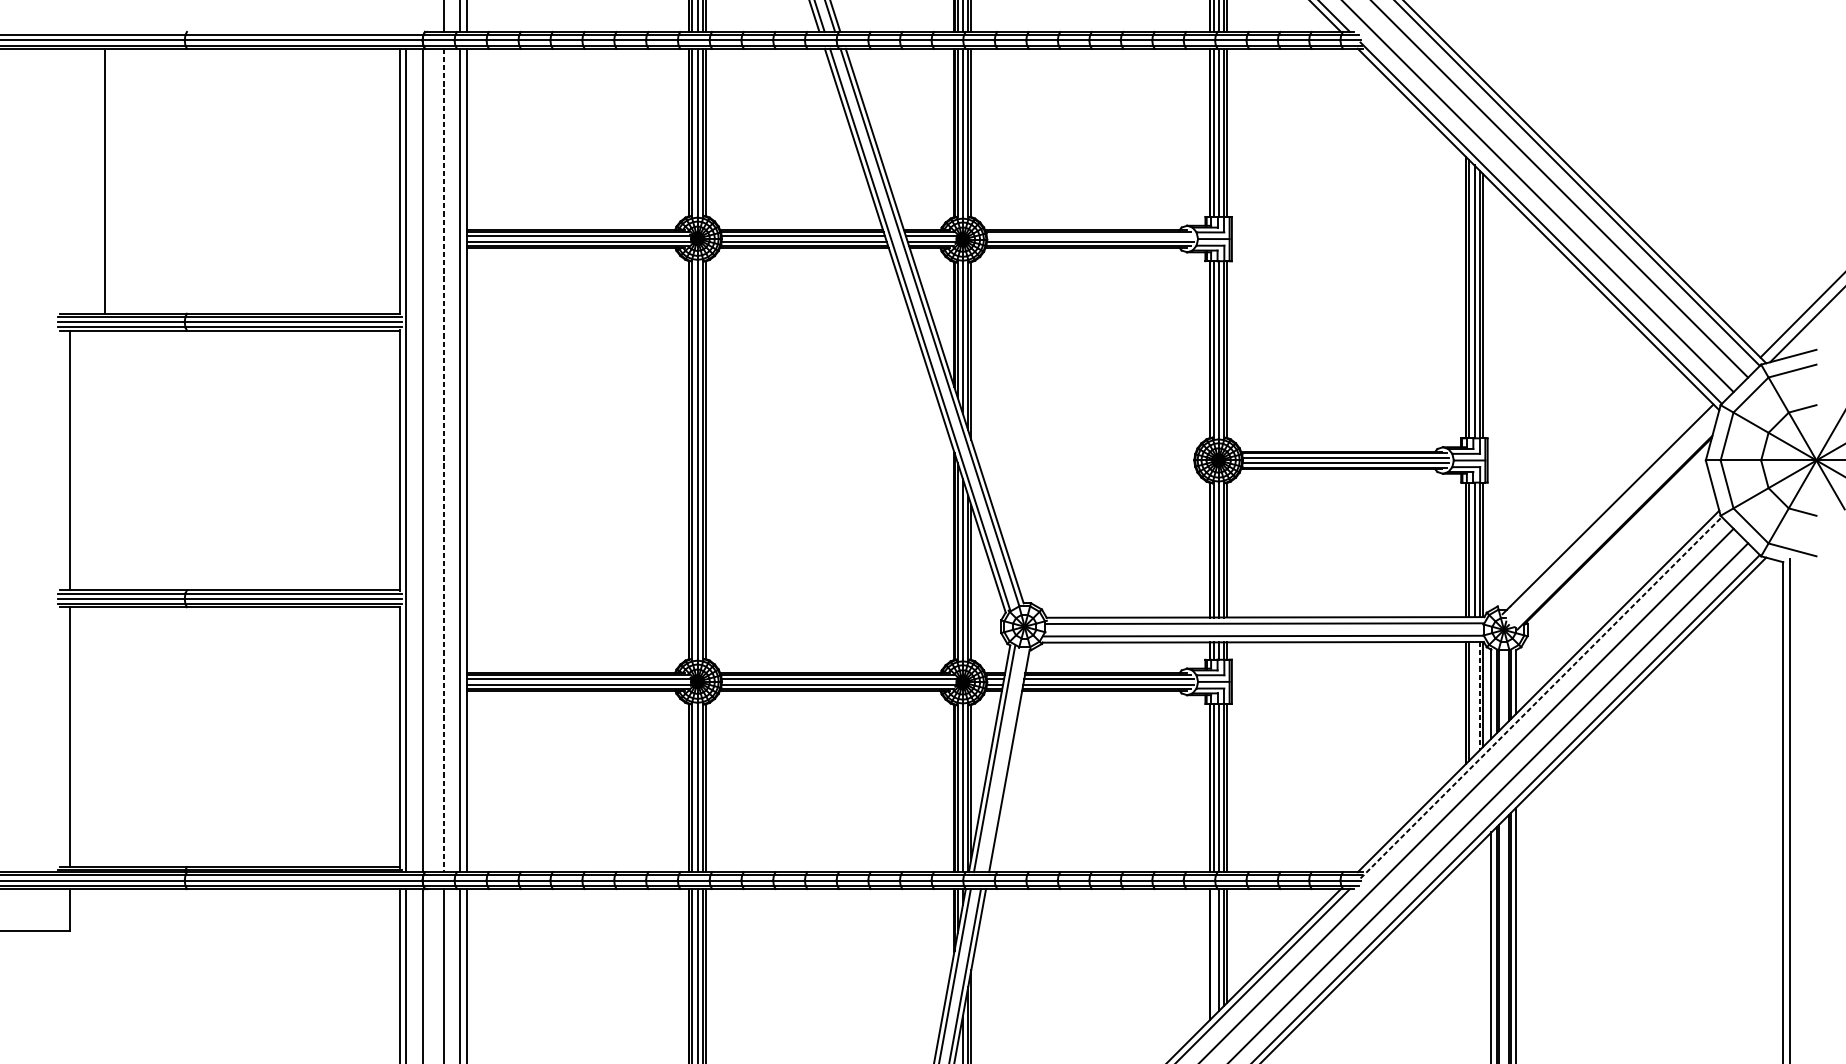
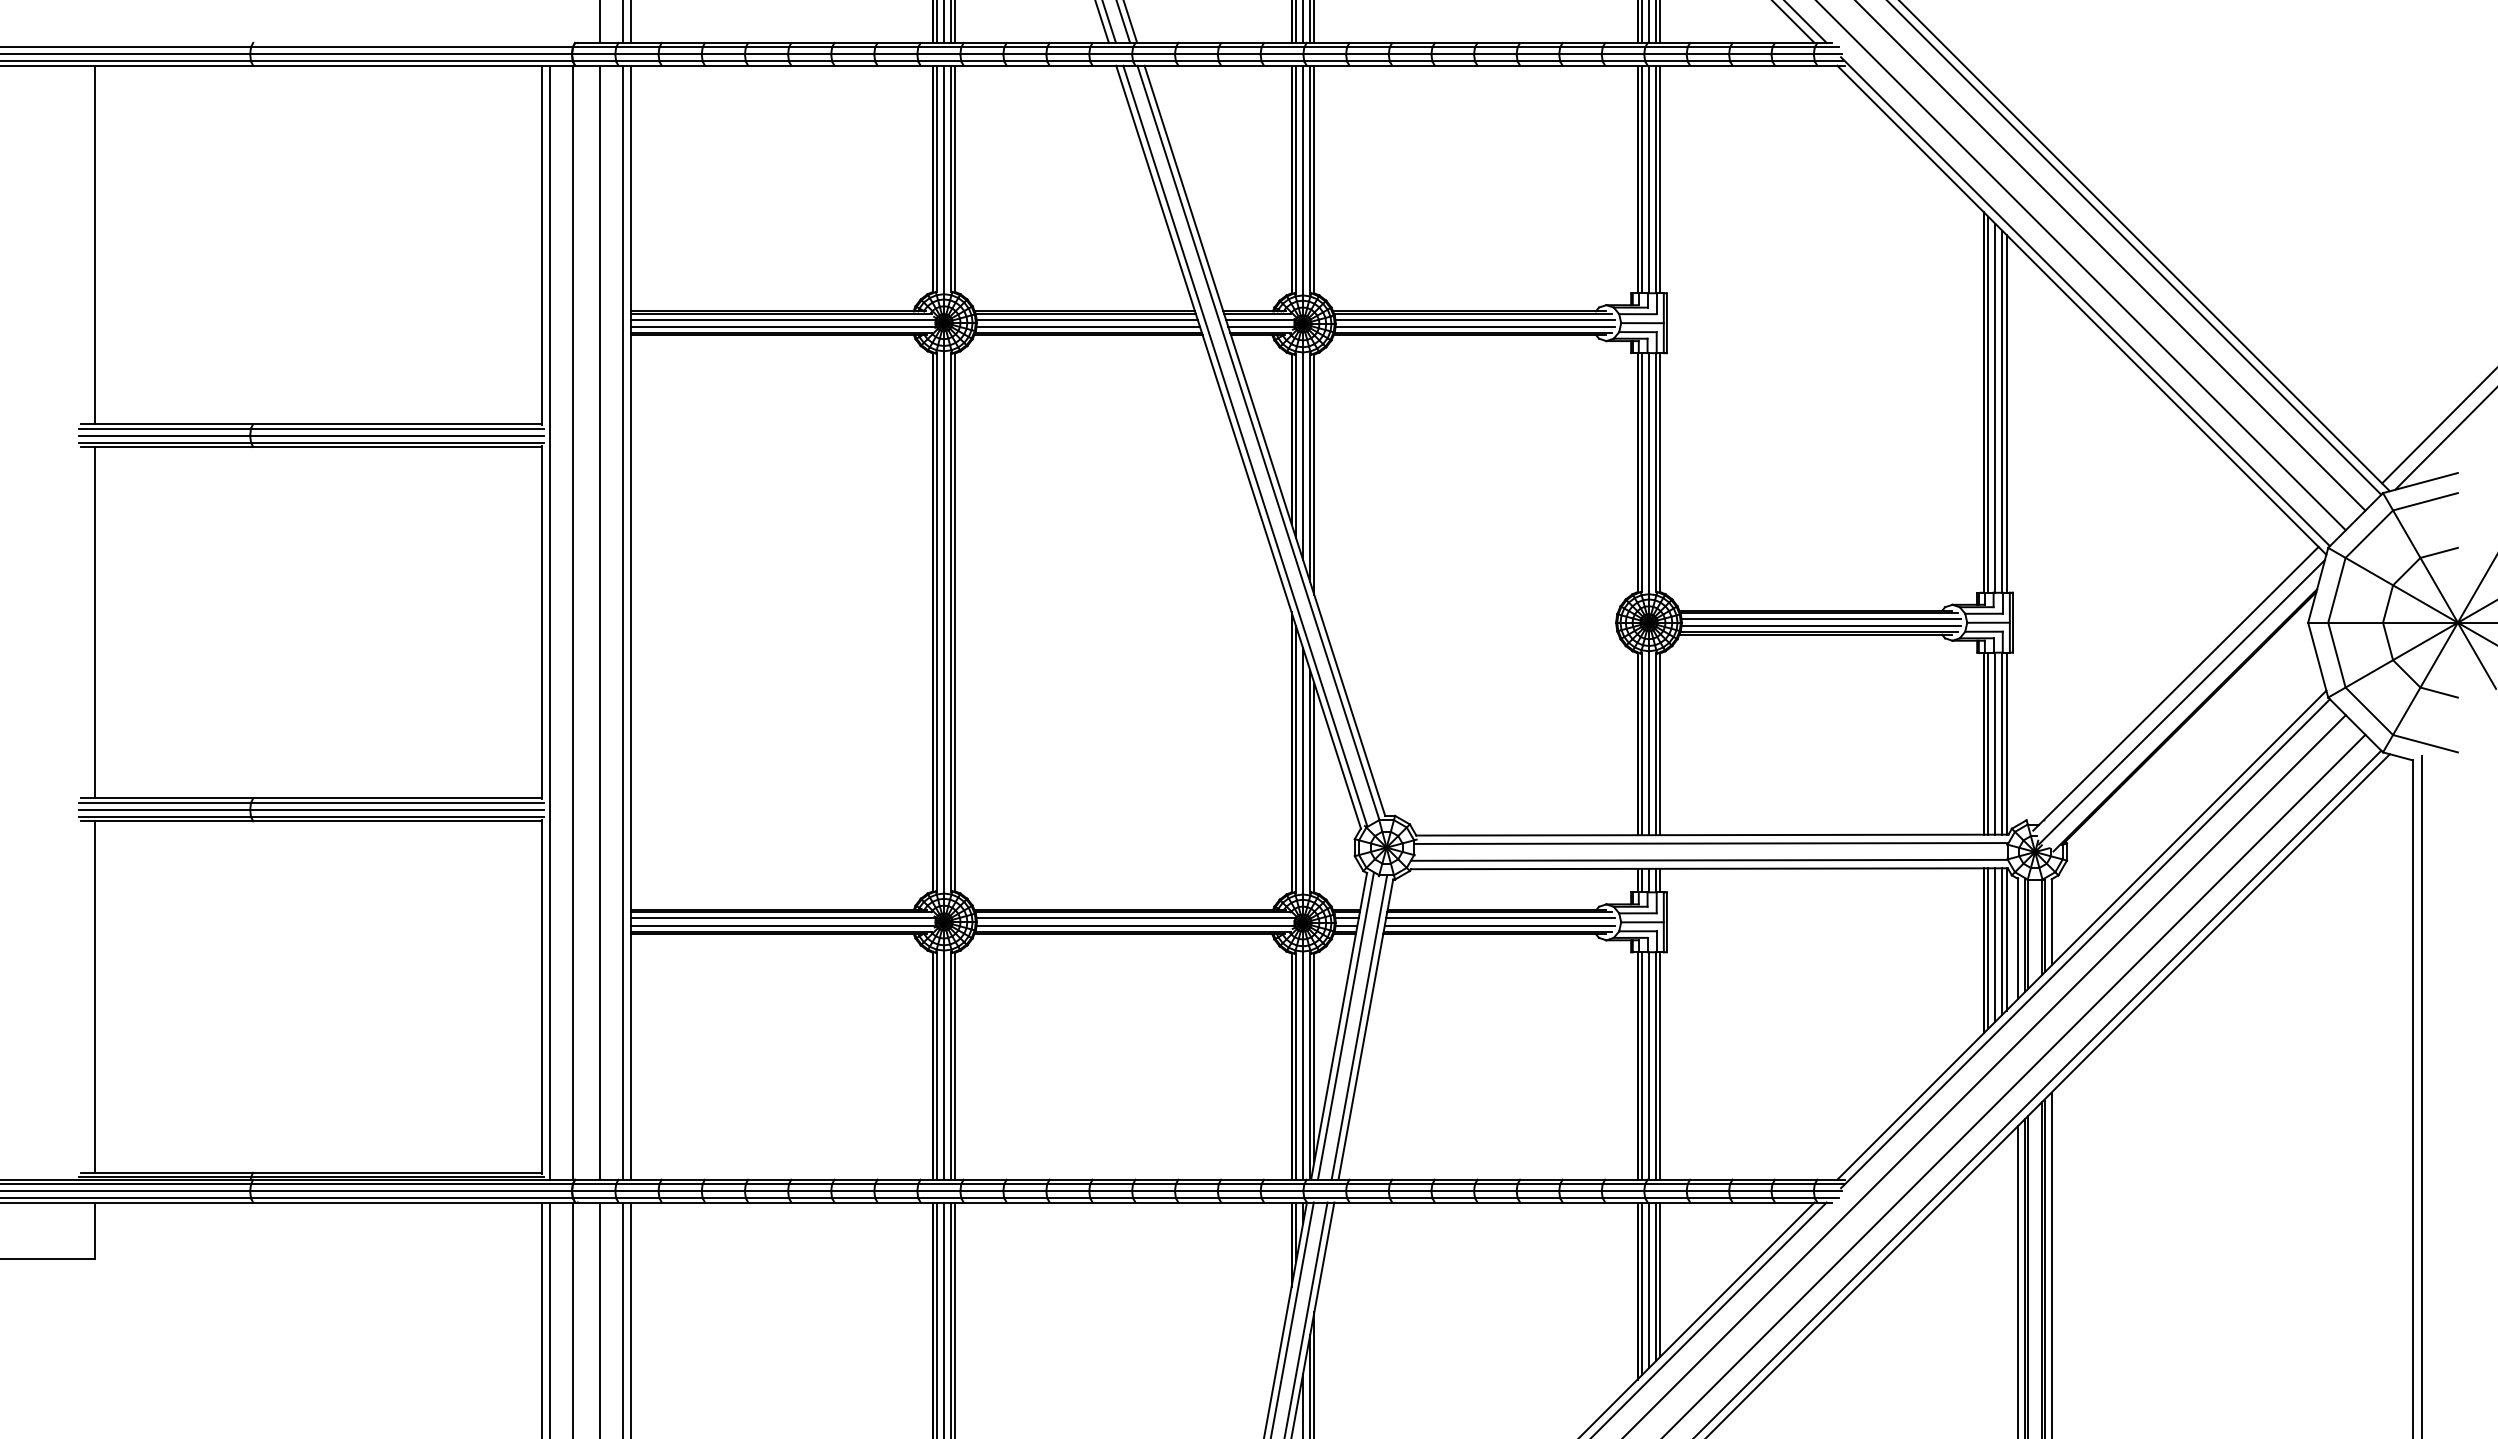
line: (105, 180) -> (95, 244), moved
line: (1090, 236) -> (1475, 319), added
line: (443, 460) -> (600, 622), dashed -> solid
line: (1612, 519) -> (2181, 702), added
line: (1479, 696) -> (2002, 942), dashed -> solid
line: (1541, 697) -> (2085, 943), dashed -> solid
line: (1474, 698) -> (1995, 944), added
line: (1003, 759) -> (1358, 1027), added
line: (1213, 952) -> (1642, 1288), added

